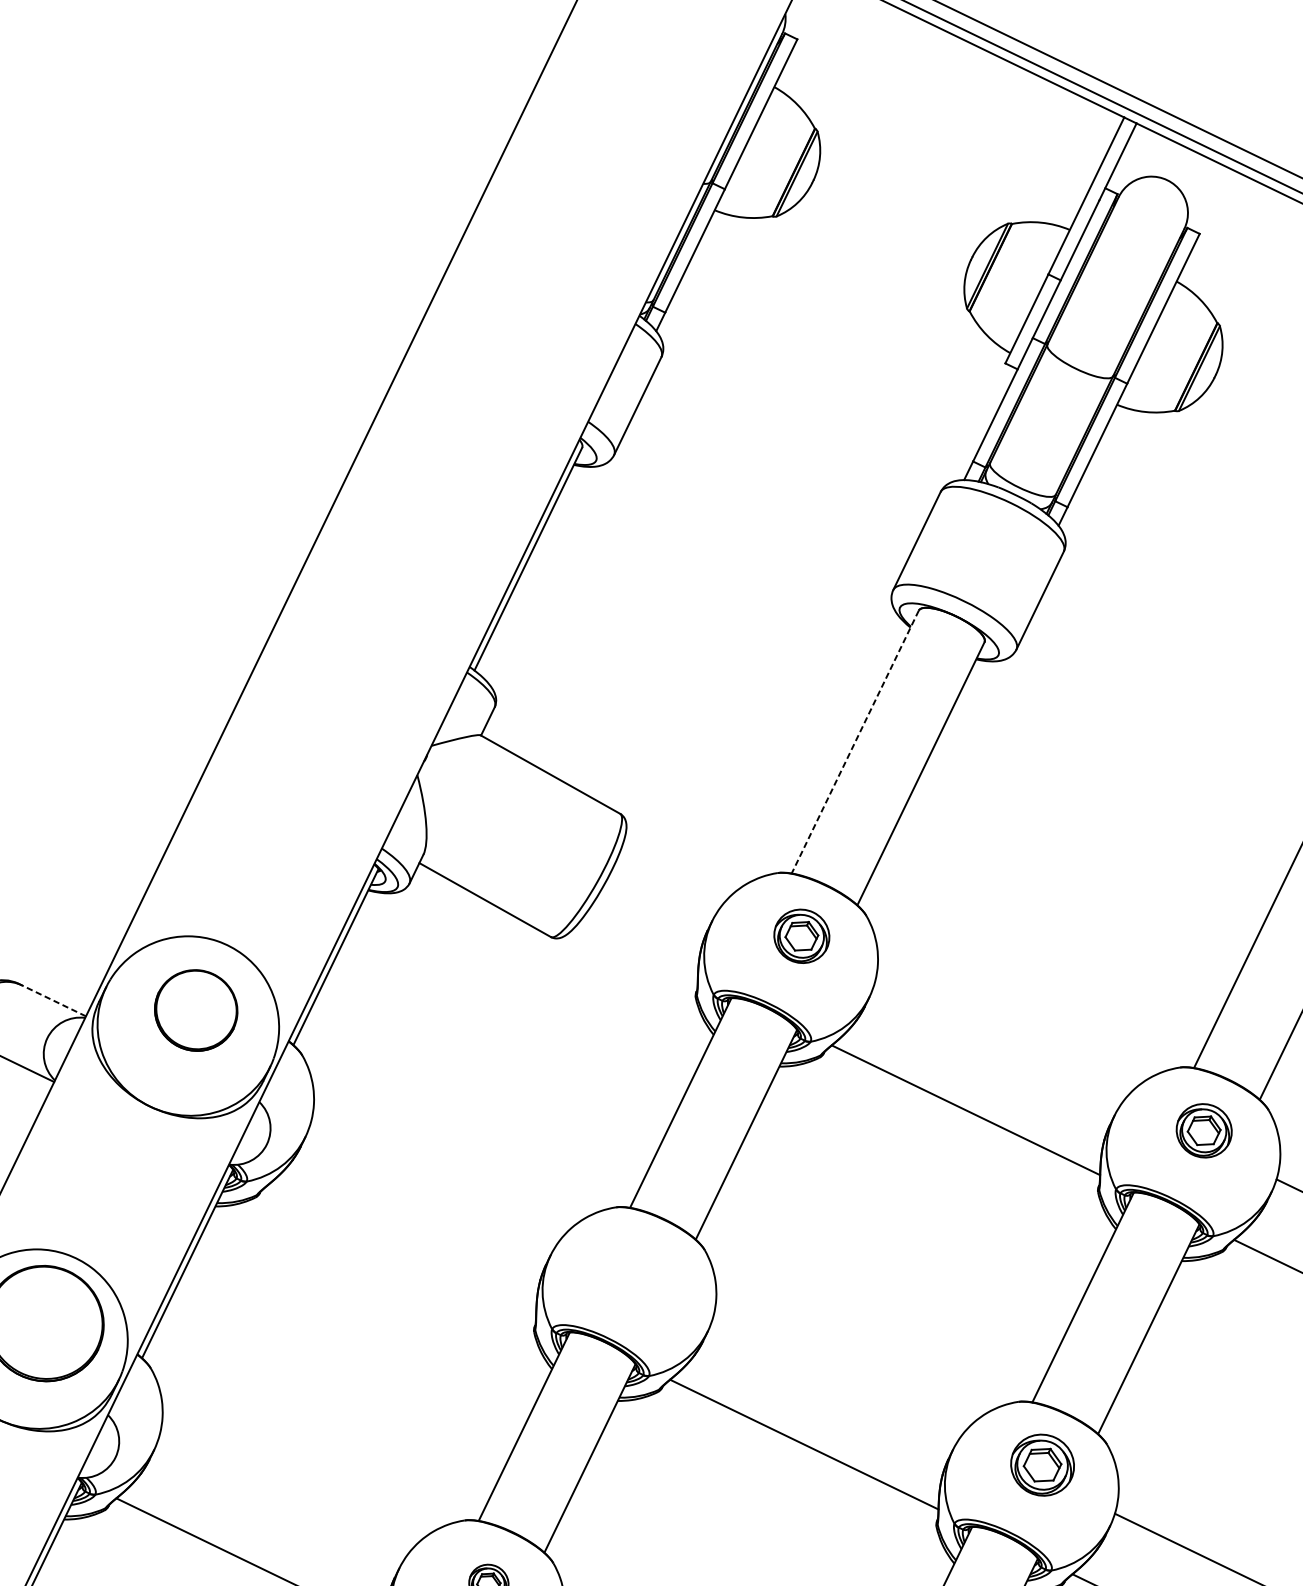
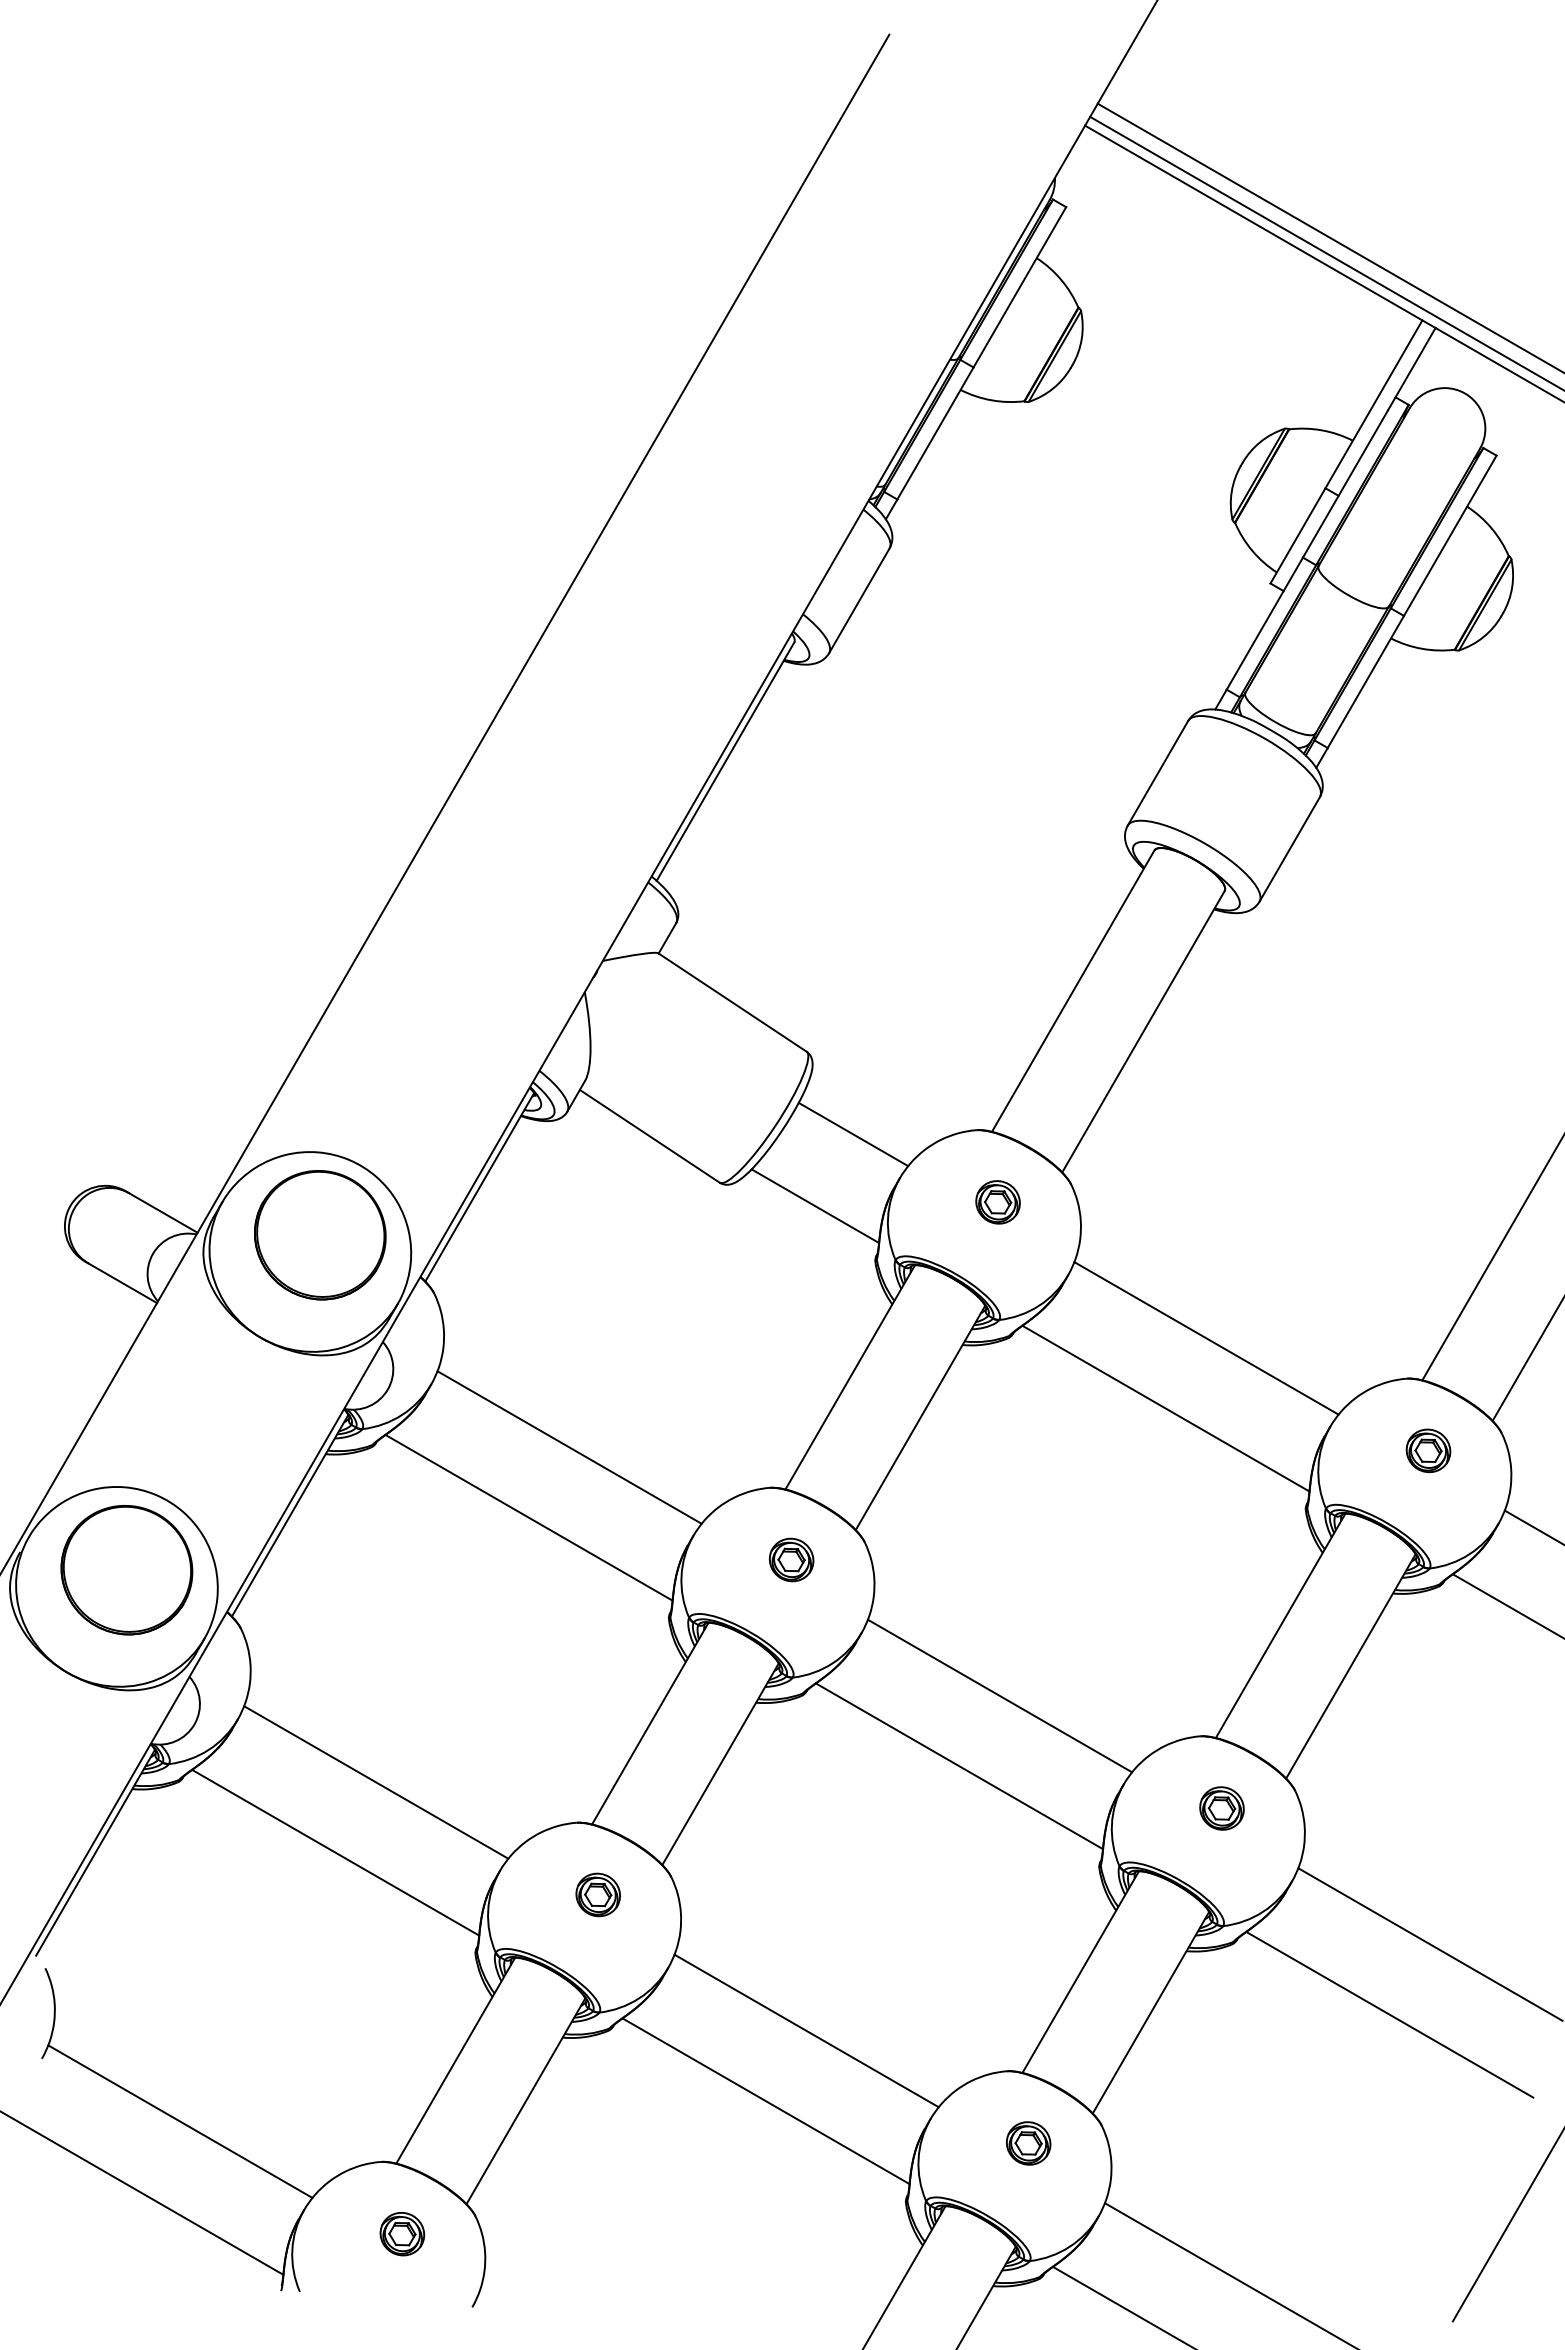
line: (854, 742) -> (1072, 991), dashed -> solid
line: (667, 885) -> (853, 1134), added
part: (801, 936) -> (997, 1202), size x0.71
line: (638, 952) -> (815, 1206), added
line: (54, 1000) -> (163, 1212), dashed -> solid
part: (196, 1010) -> (320, 1235), size x1.43
line: (997, 1044) -> (1206, 1338), added
part: (1204, 1130) -> (1428, 1450), size x0.71
line: (433, 1184) -> (569, 1447), added
line: (401, 1249) -> (528, 1517), added
part: (640, 1270) -> (791, 1559), added
line: (835, 1378) -> (999, 1695), added
part: (1042, 1465) -> (1221, 1808), size x0.62
line: (282, 1497) -> (376, 1782), added

